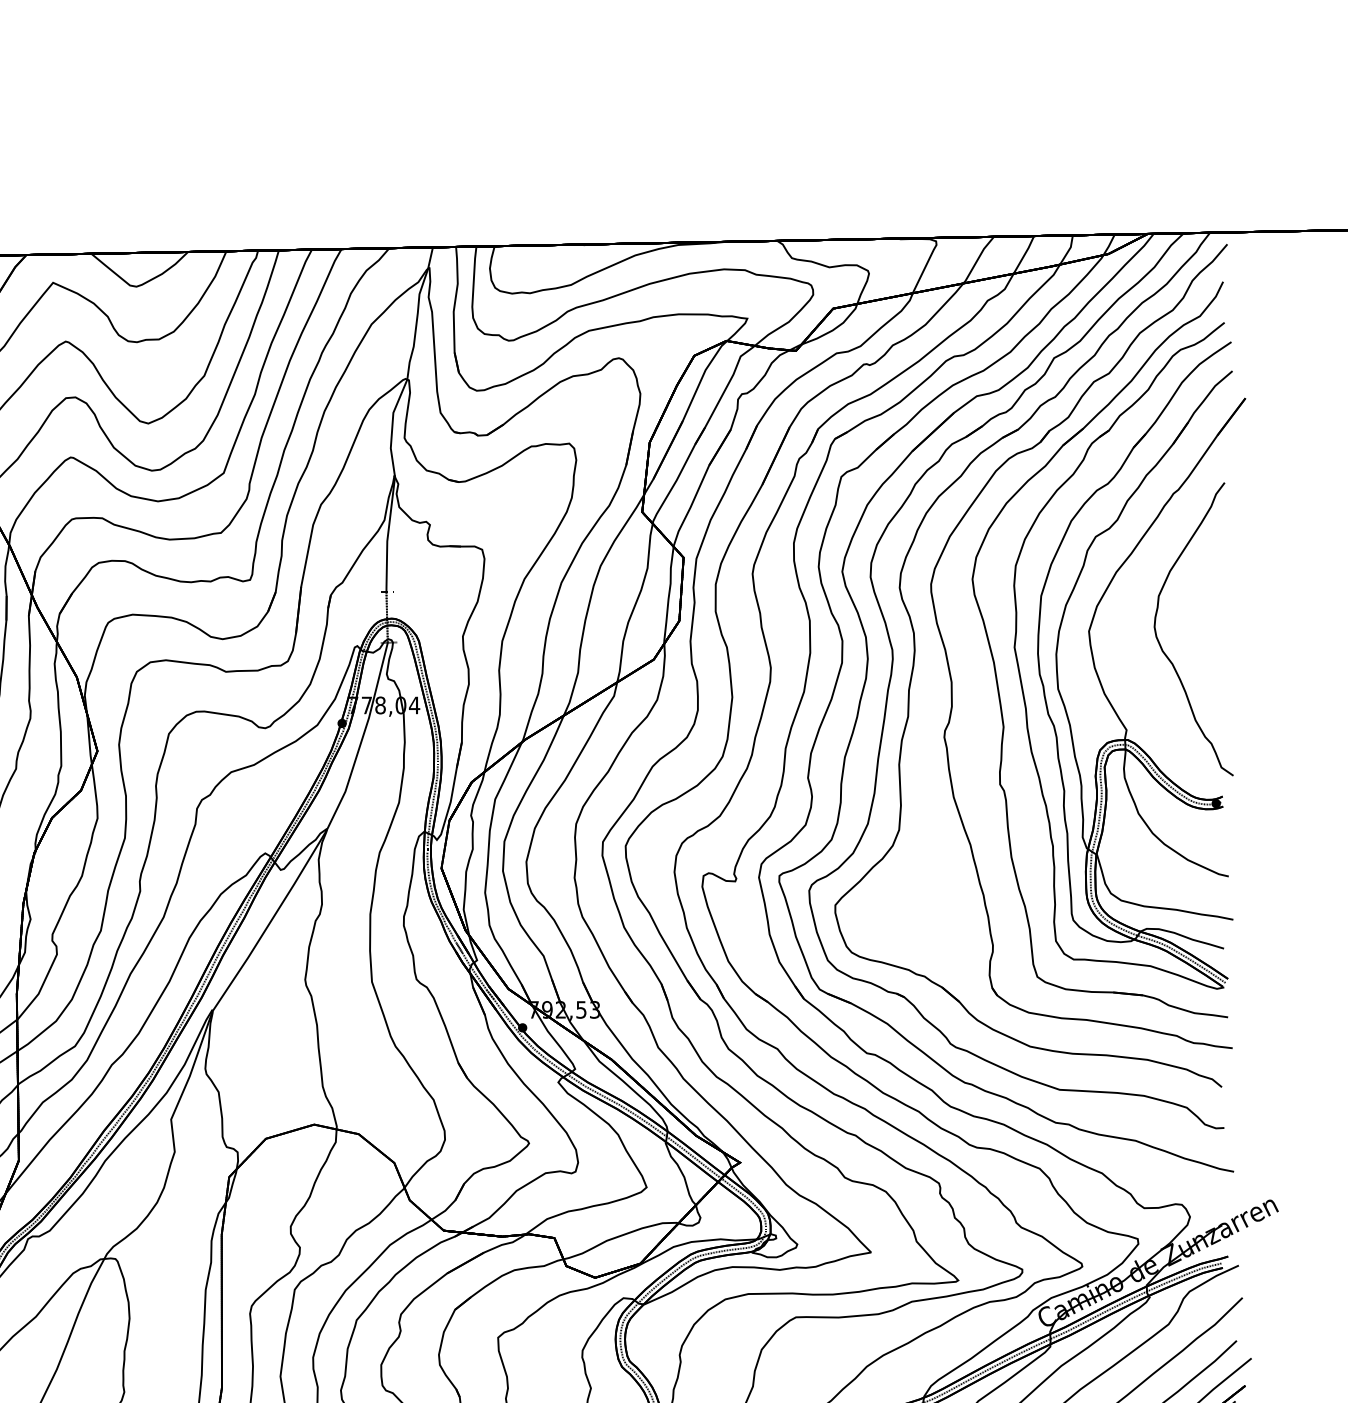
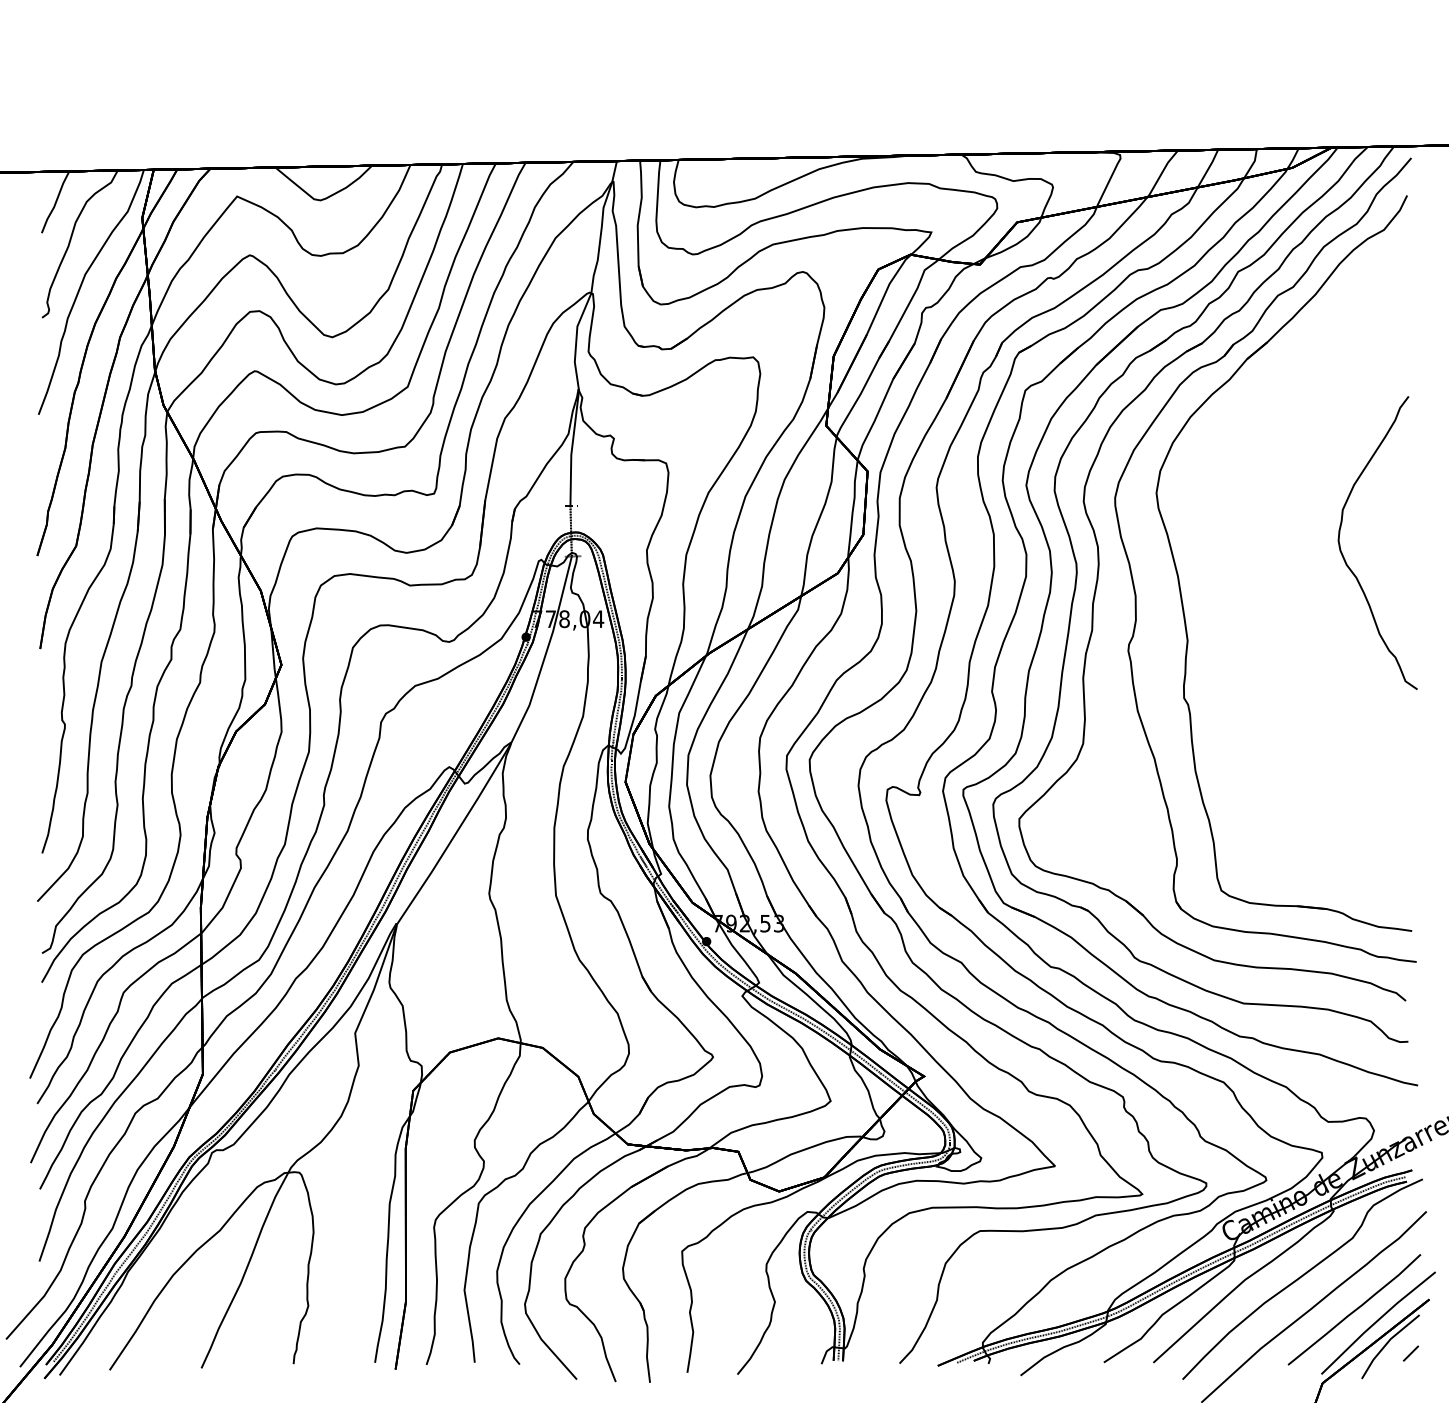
part: (1095, 664) -> (1279, 578), removed

